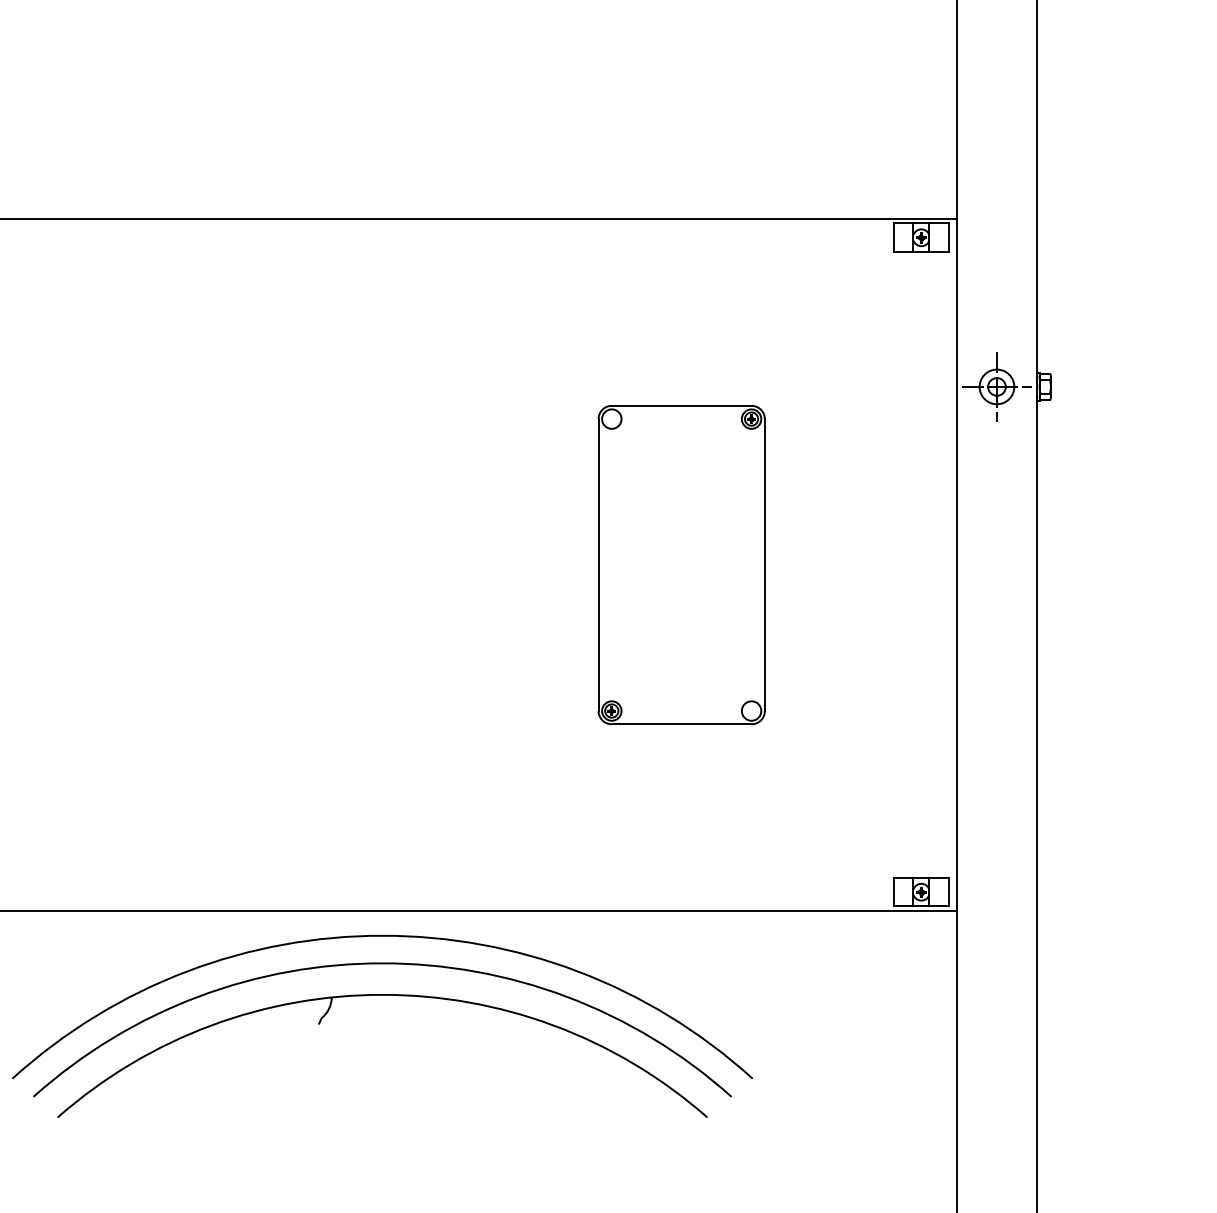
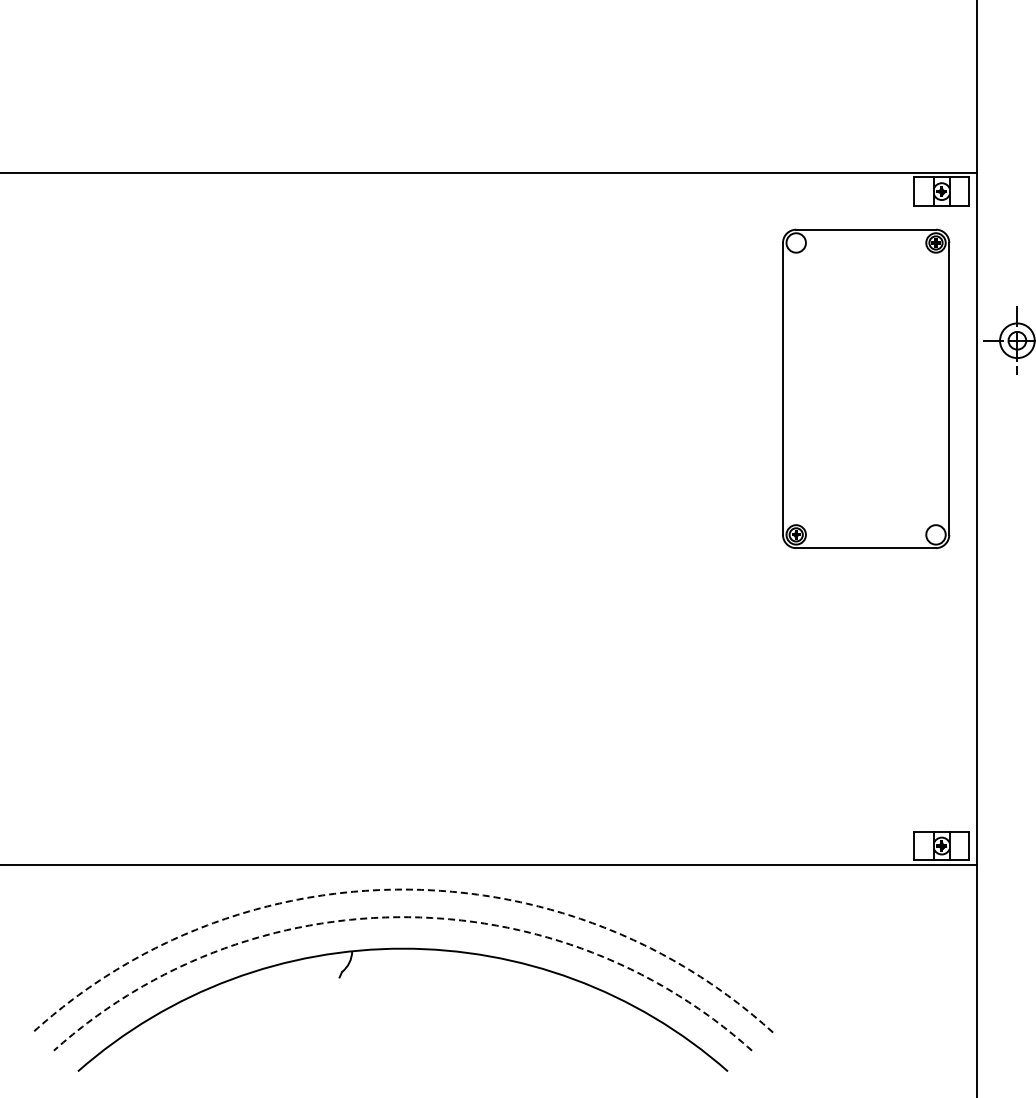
part: (681, 565) -> (865, 389), moved
arc: (382, 935) -> (402, 889), solid -> dashed
arc: (382, 963) -> (402, 917), solid -> dashed

